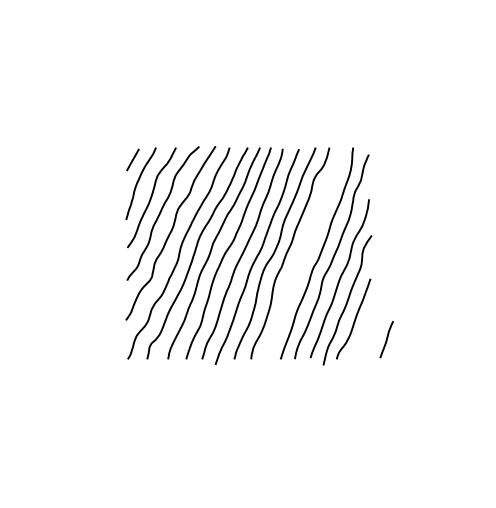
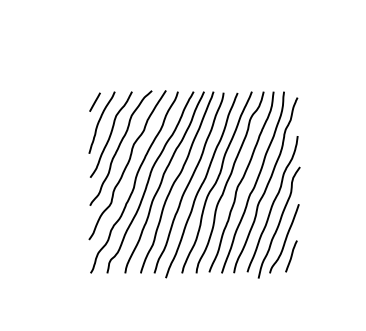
curve: (303, 252) -> (241, 181), added
line: (386, 339) -> (291, 256), moved

